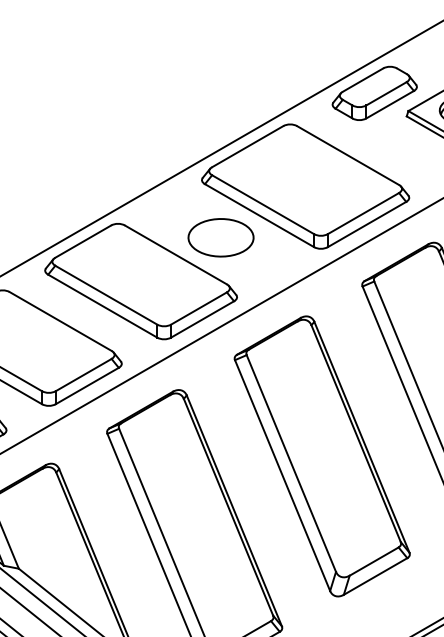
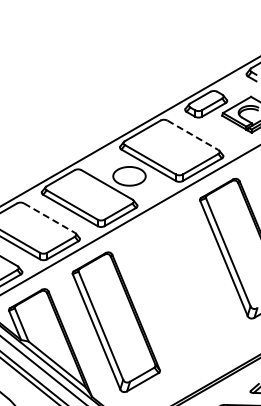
line: (349, 155) -> (193, 135), solid -> dashed
line: (60, 322) -> (49, 218), solid -> dashed
part: (321, 456) -> (179, 285), removed

